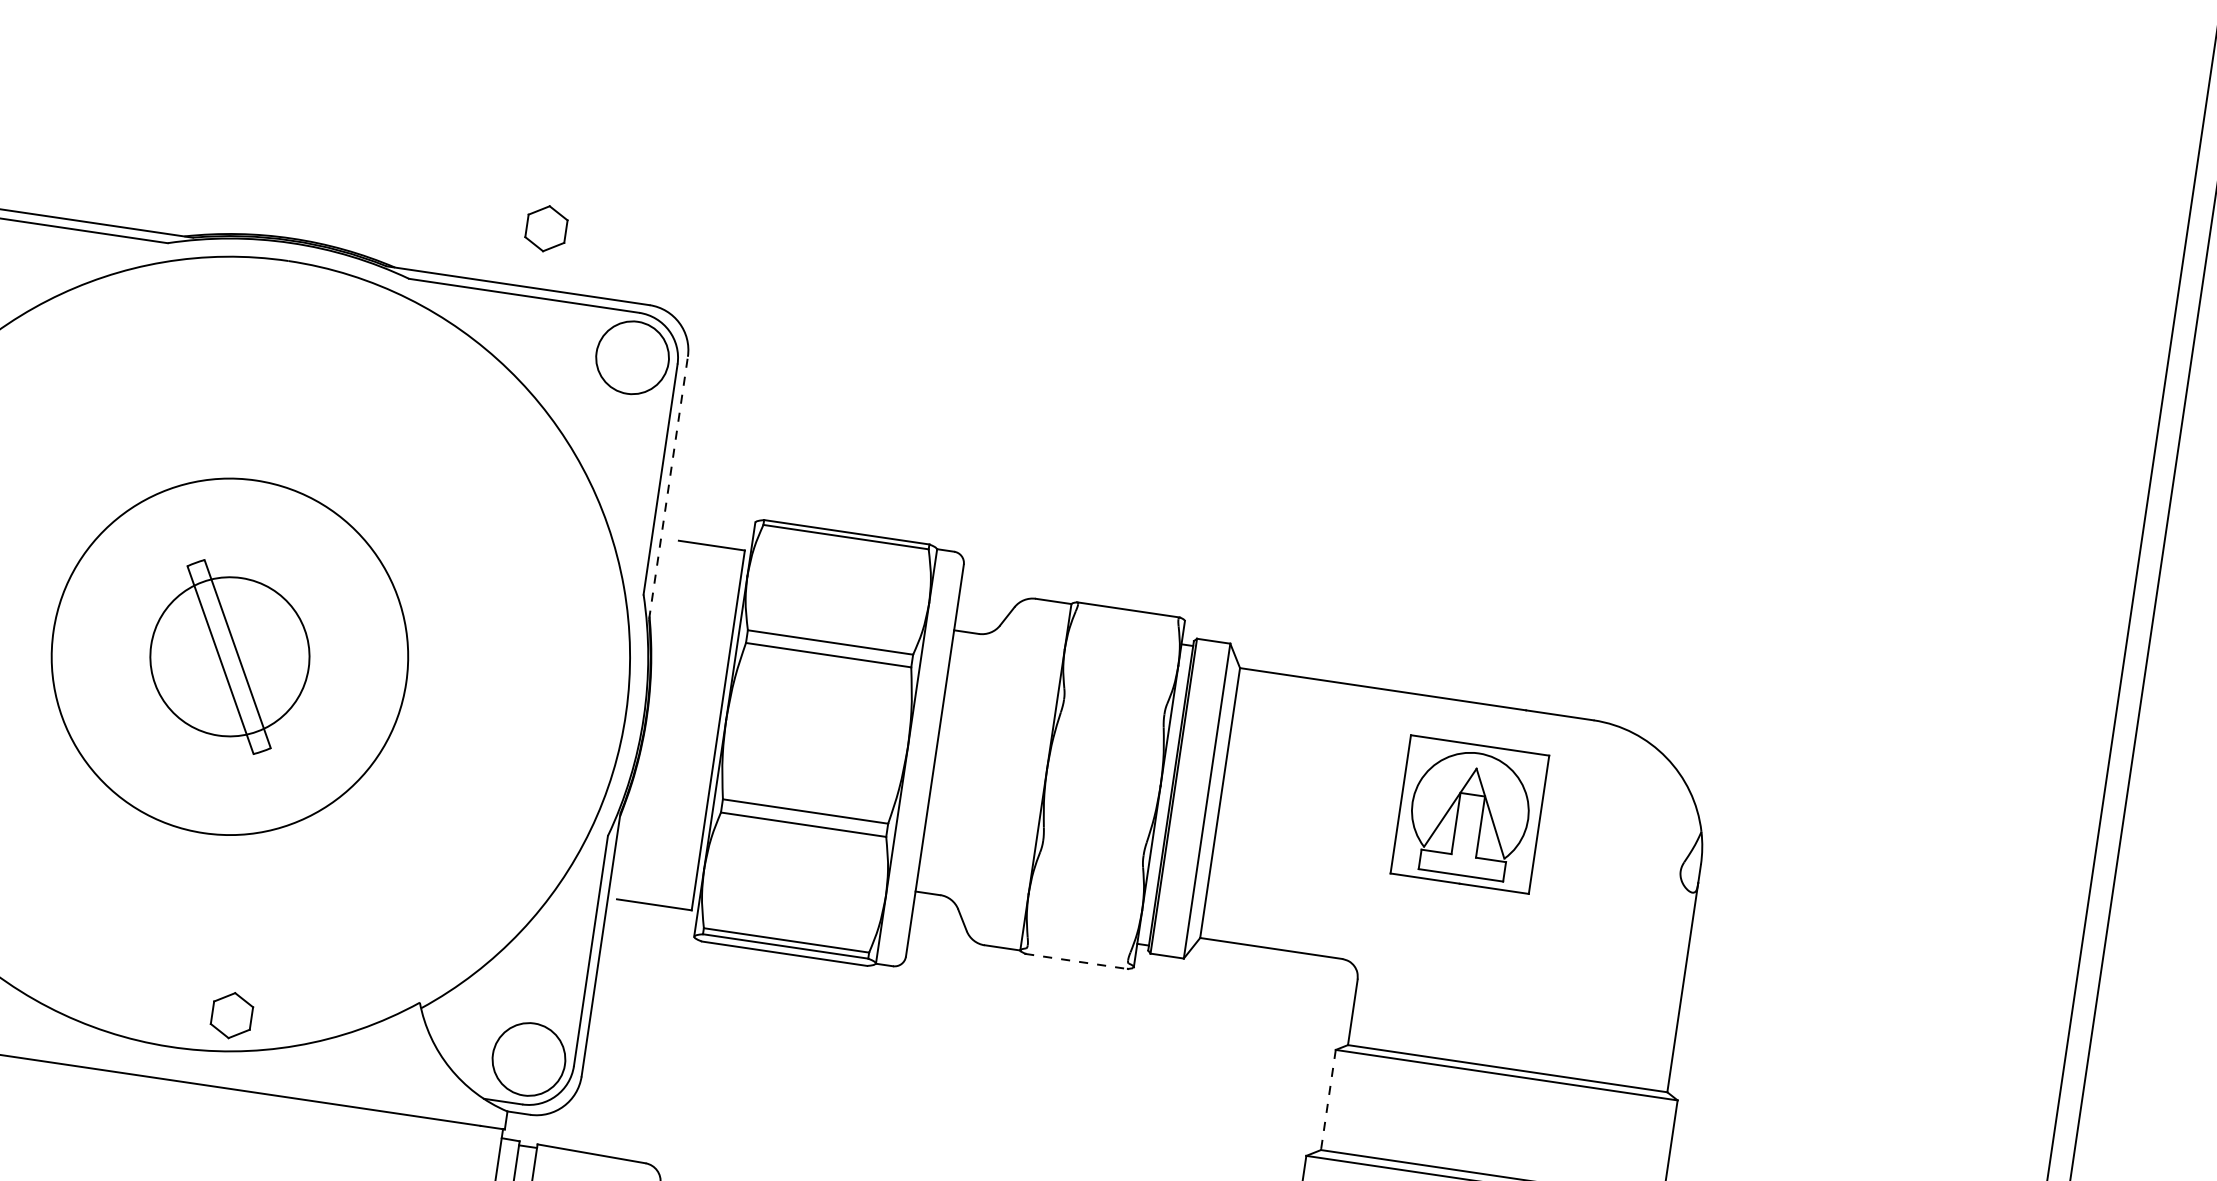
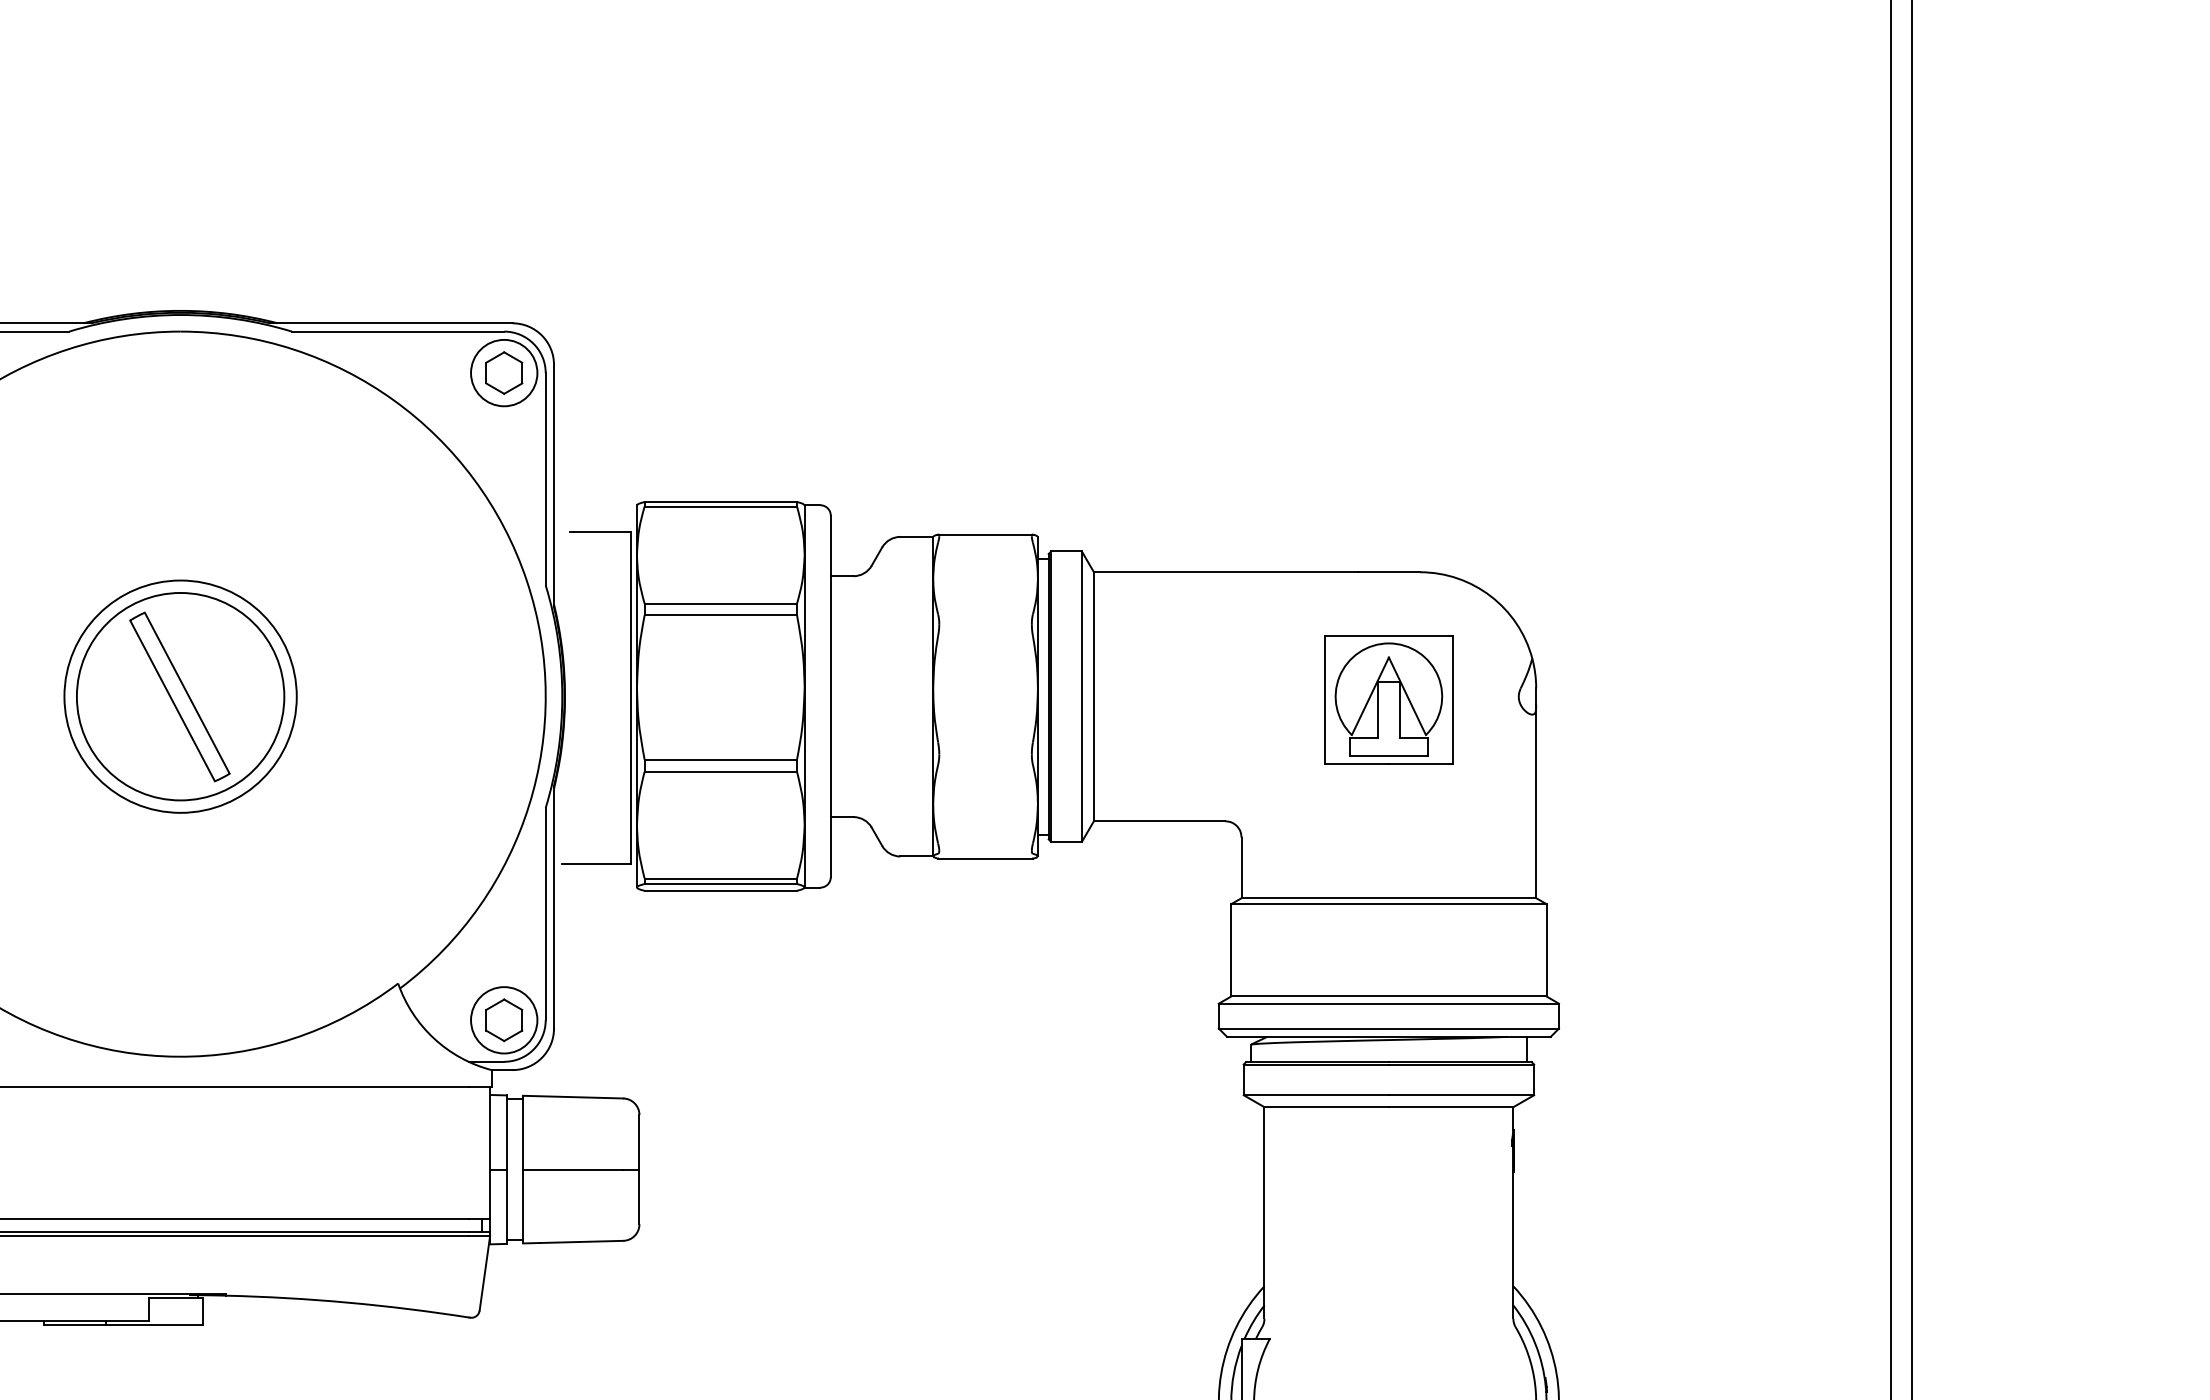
part: (546, 228) -> (504, 372), moved
line: (669, 487) -> (554, 485), dashed -> solid
circle: (229, 656) -> (180, 696), size x0.71
circle: (229, 656) -> (180, 696), size x1.43
part: (1469, 814) -> (1388, 699), moved
line: (1076, 961) -> (985, 858), dashed -> solid
part: (232, 1015) -> (504, 1020), moved
line: (1328, 1100) -> (1231, 950), dashed -> solid

